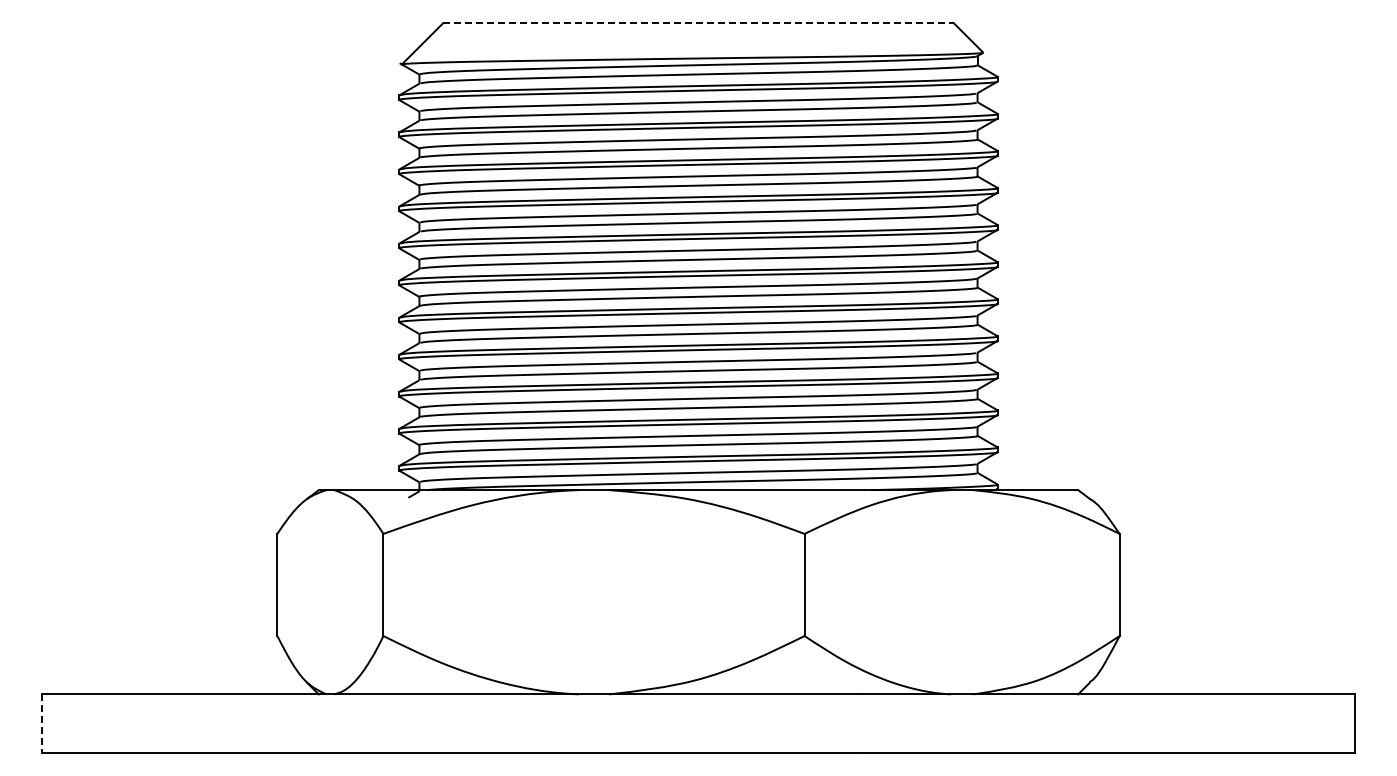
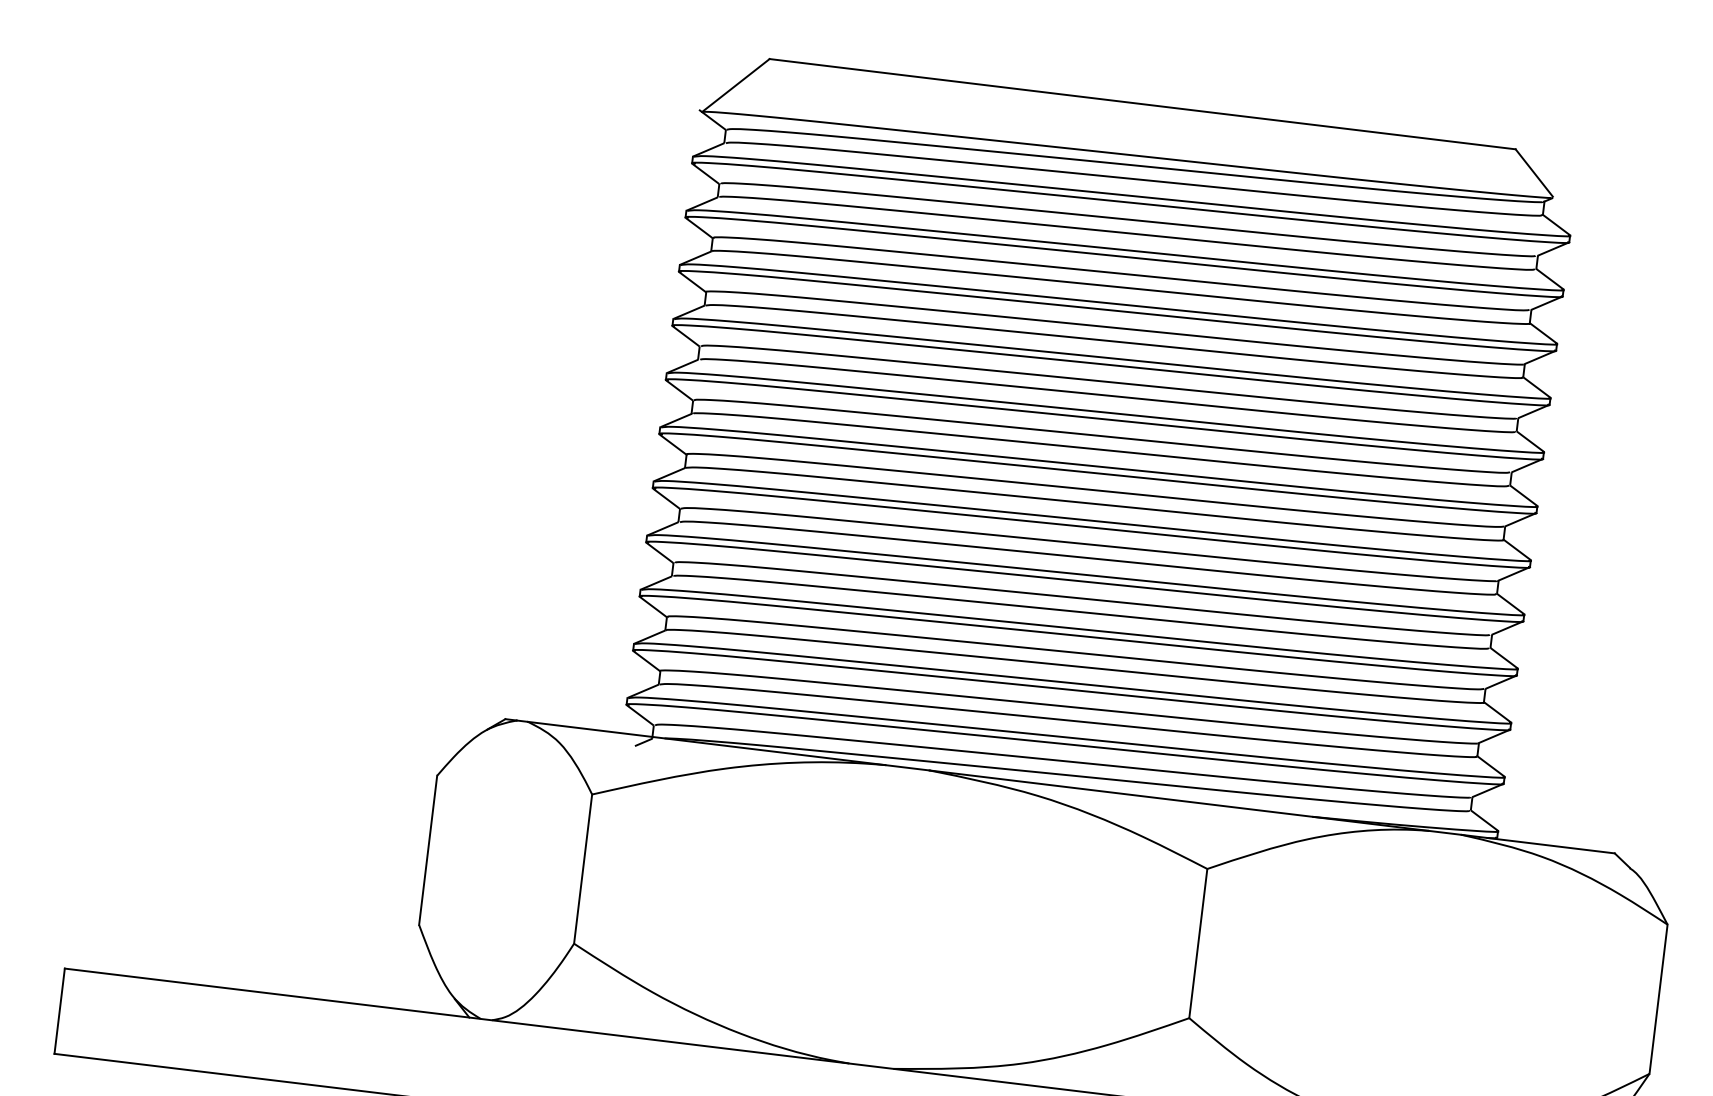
line: (698, 23) -> (1142, 104), dashed -> solid
line: (41, 724) -> (58, 1012), dashed -> solid

